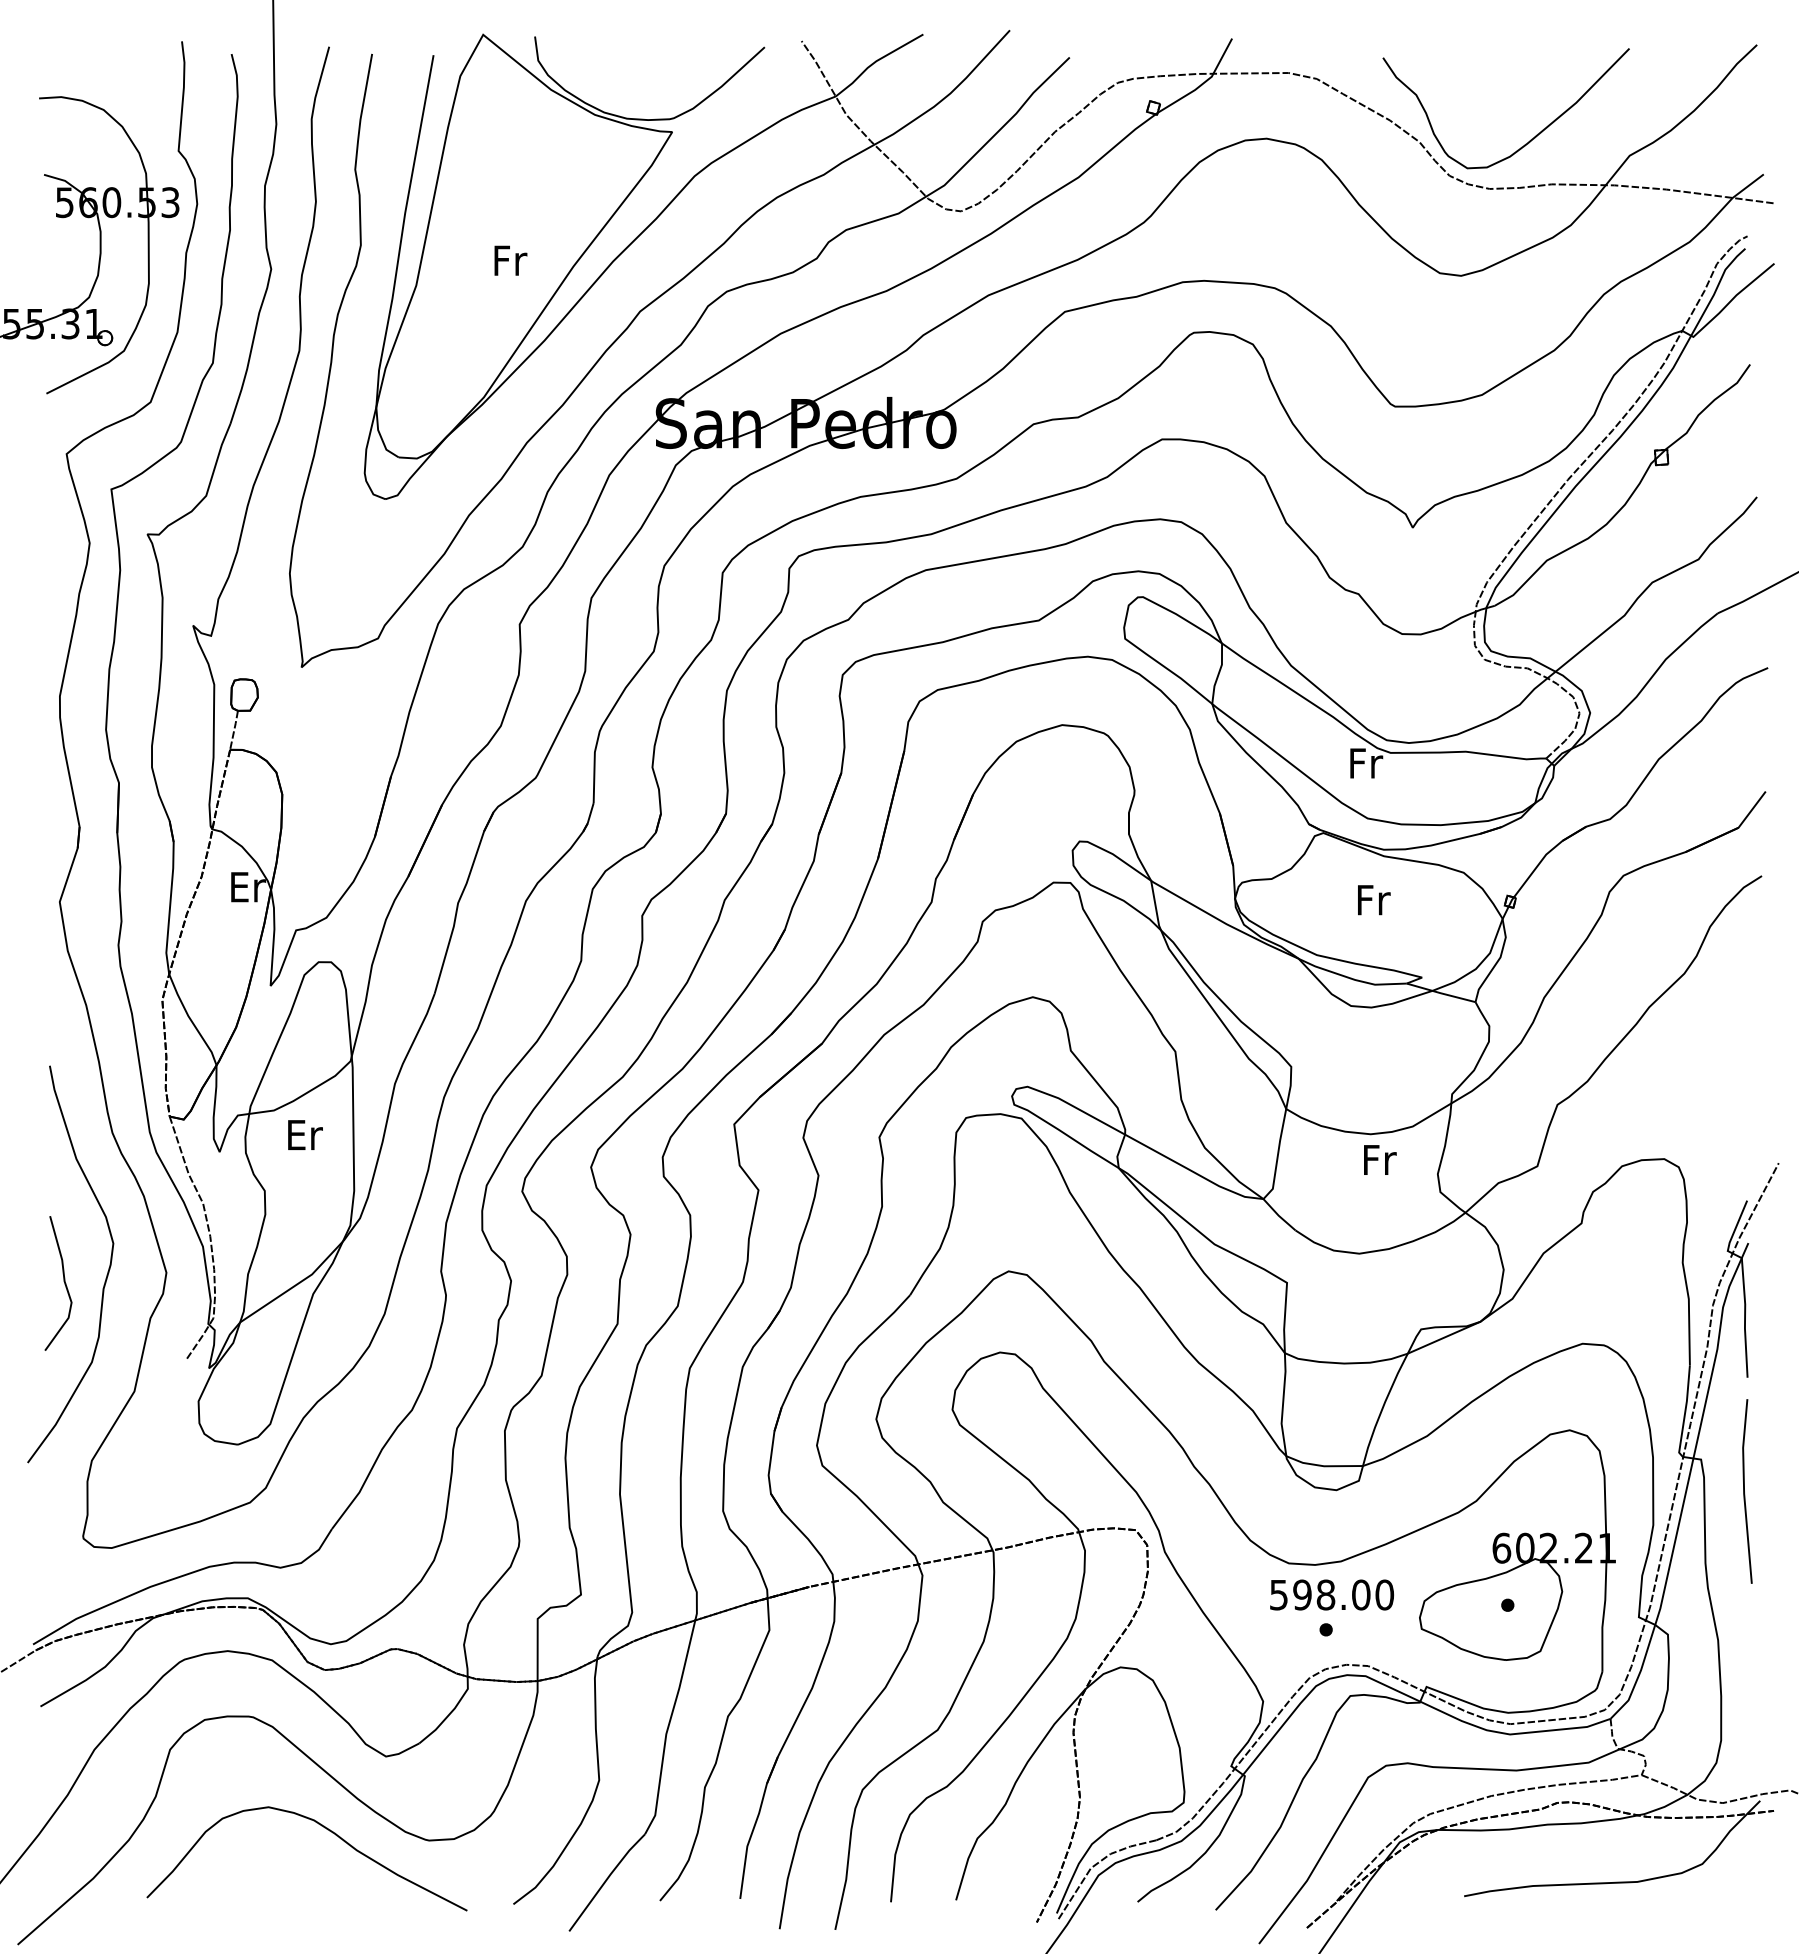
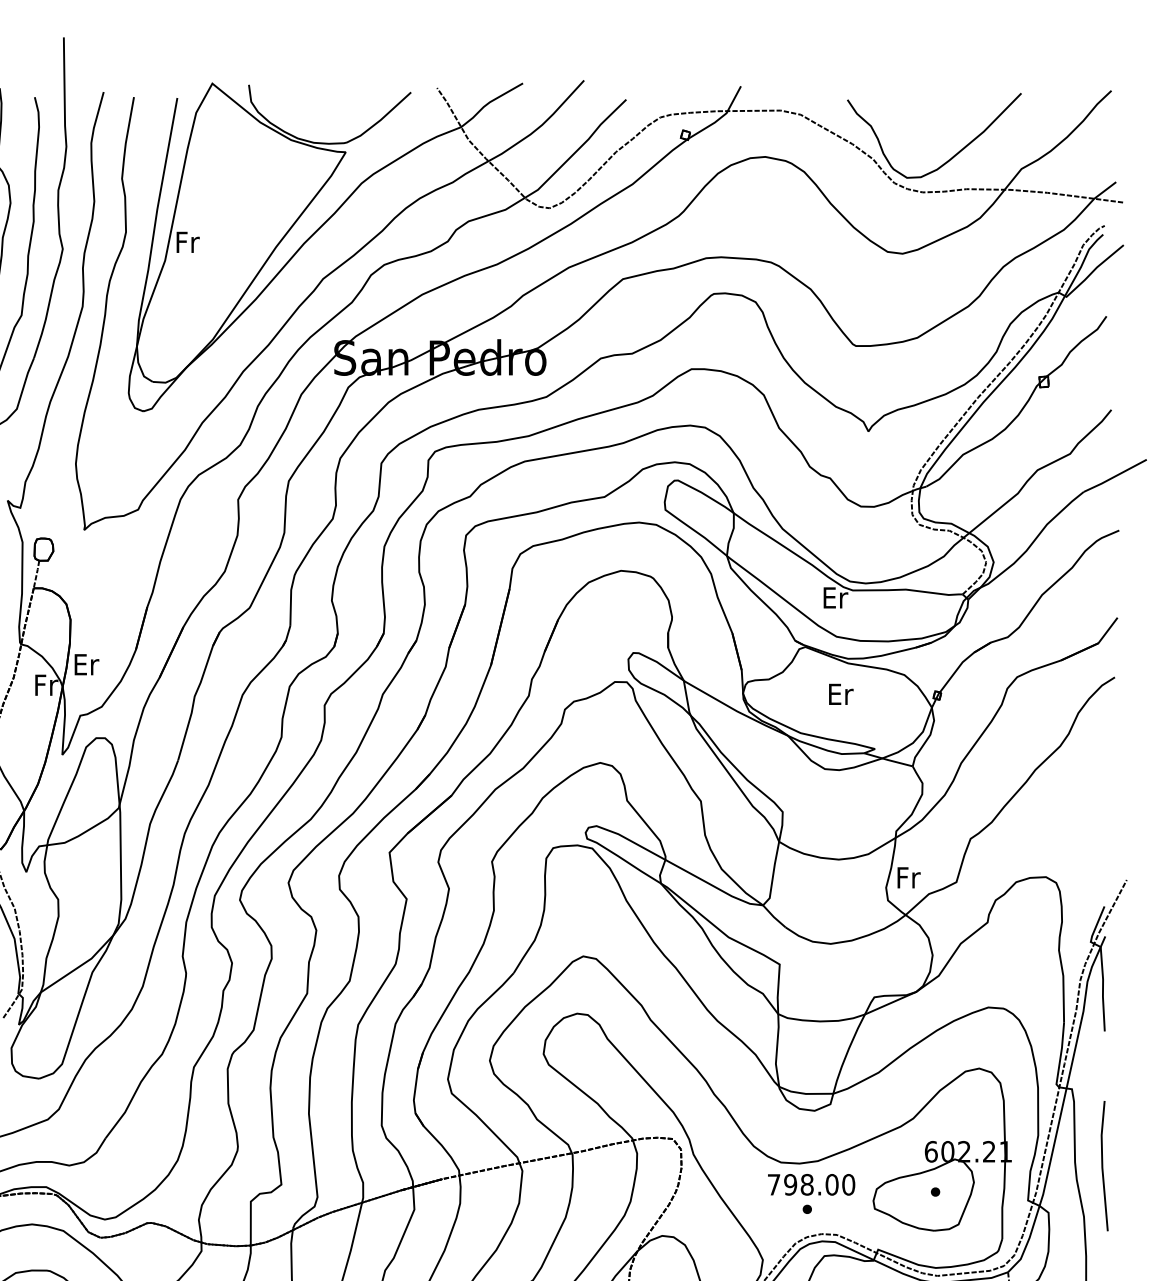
text: (510, 260) -> (187, 242), moved
text: (1366, 763) -> (835, 597), Fr -> Er
text: (248, 887) -> (46, 685), Er -> Fr
text: (1373, 900) -> (840, 694), Fr -> Er
text: (305, 1134) -> (86, 664), moved
text: (1380, 1159) -> (909, 877), moved
line: (1744, 1491) -> (1102, 1166), moved
text: (1278, 1595) -> (773, 1185), 598.00 -> 798.00

